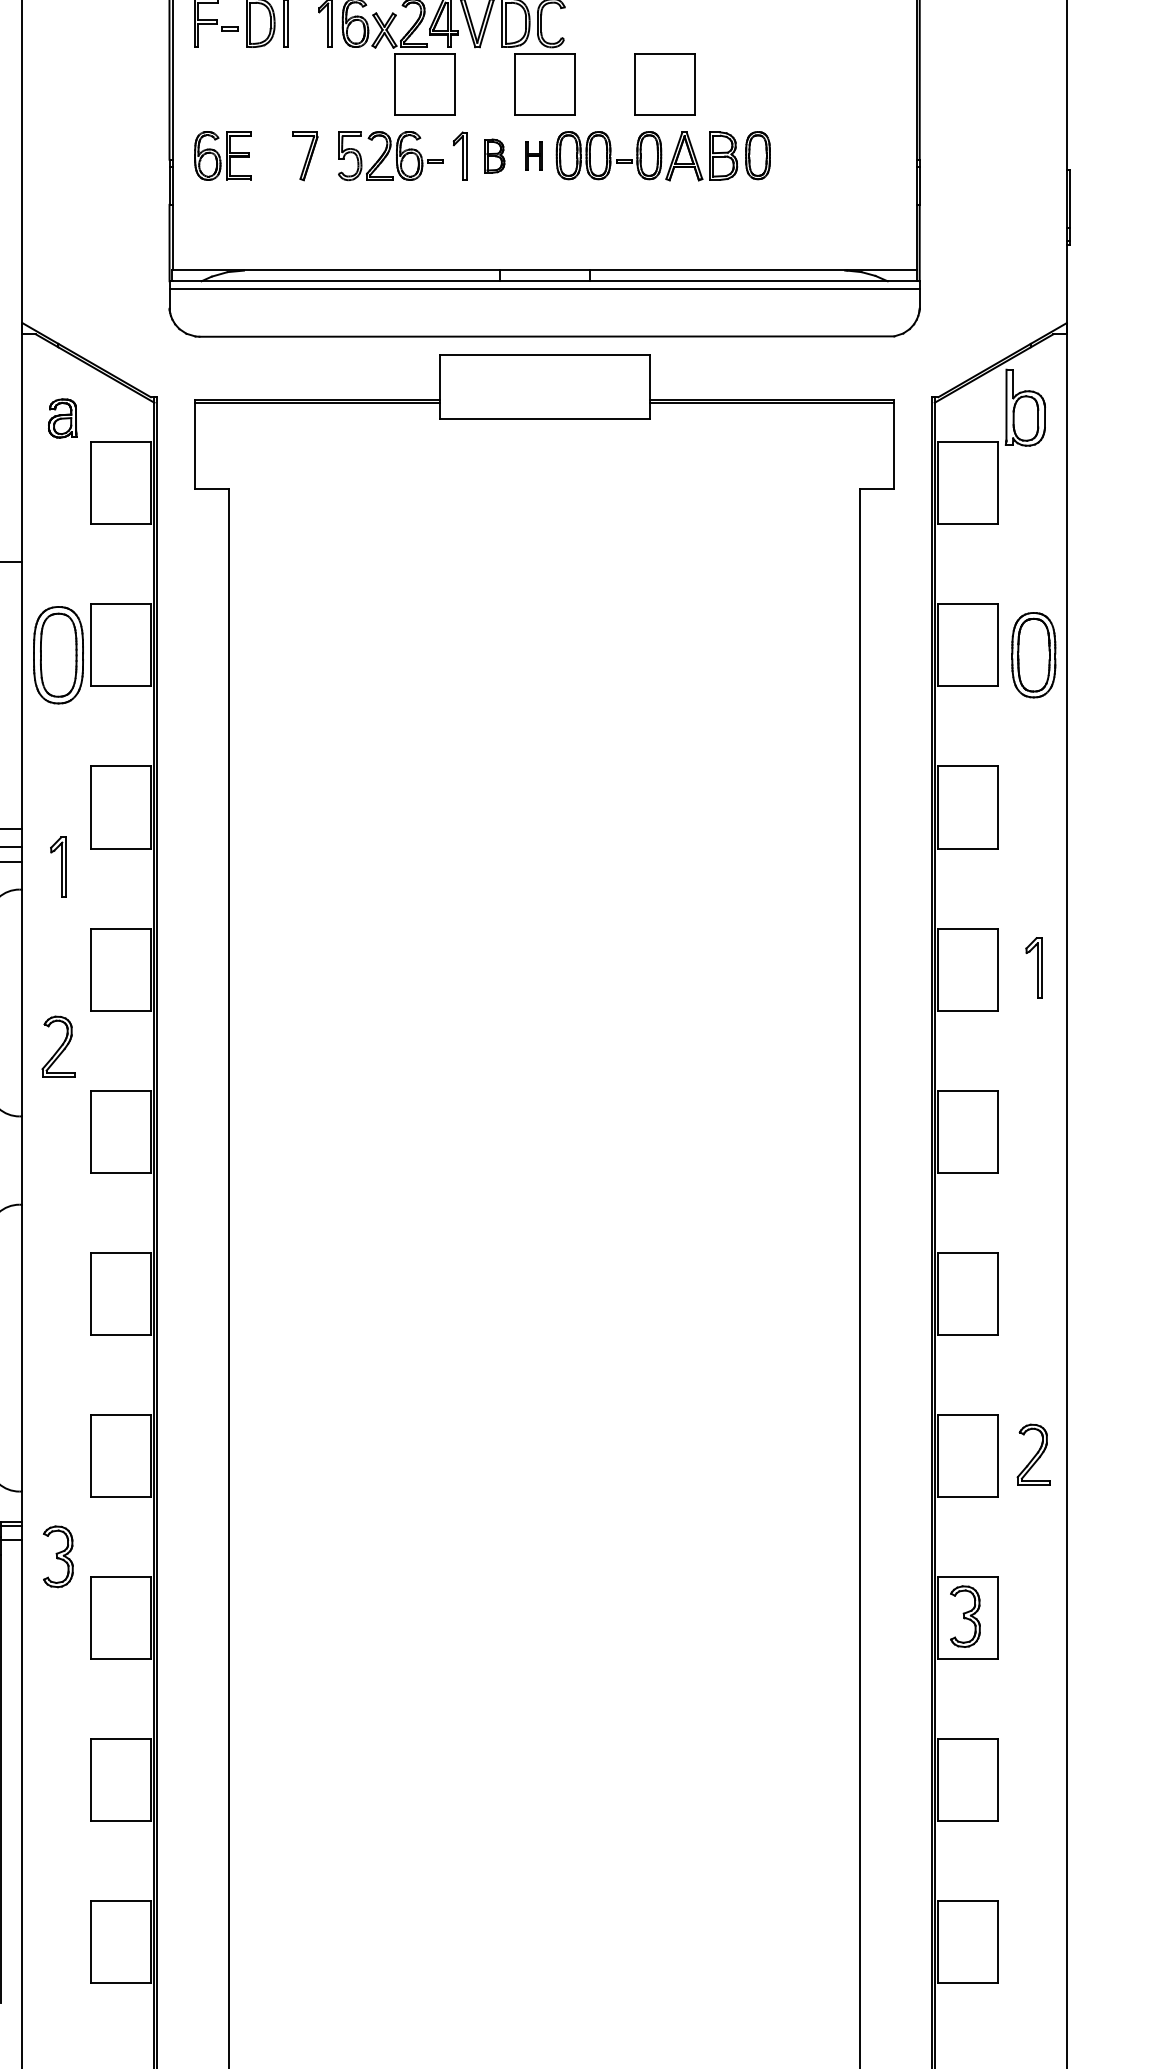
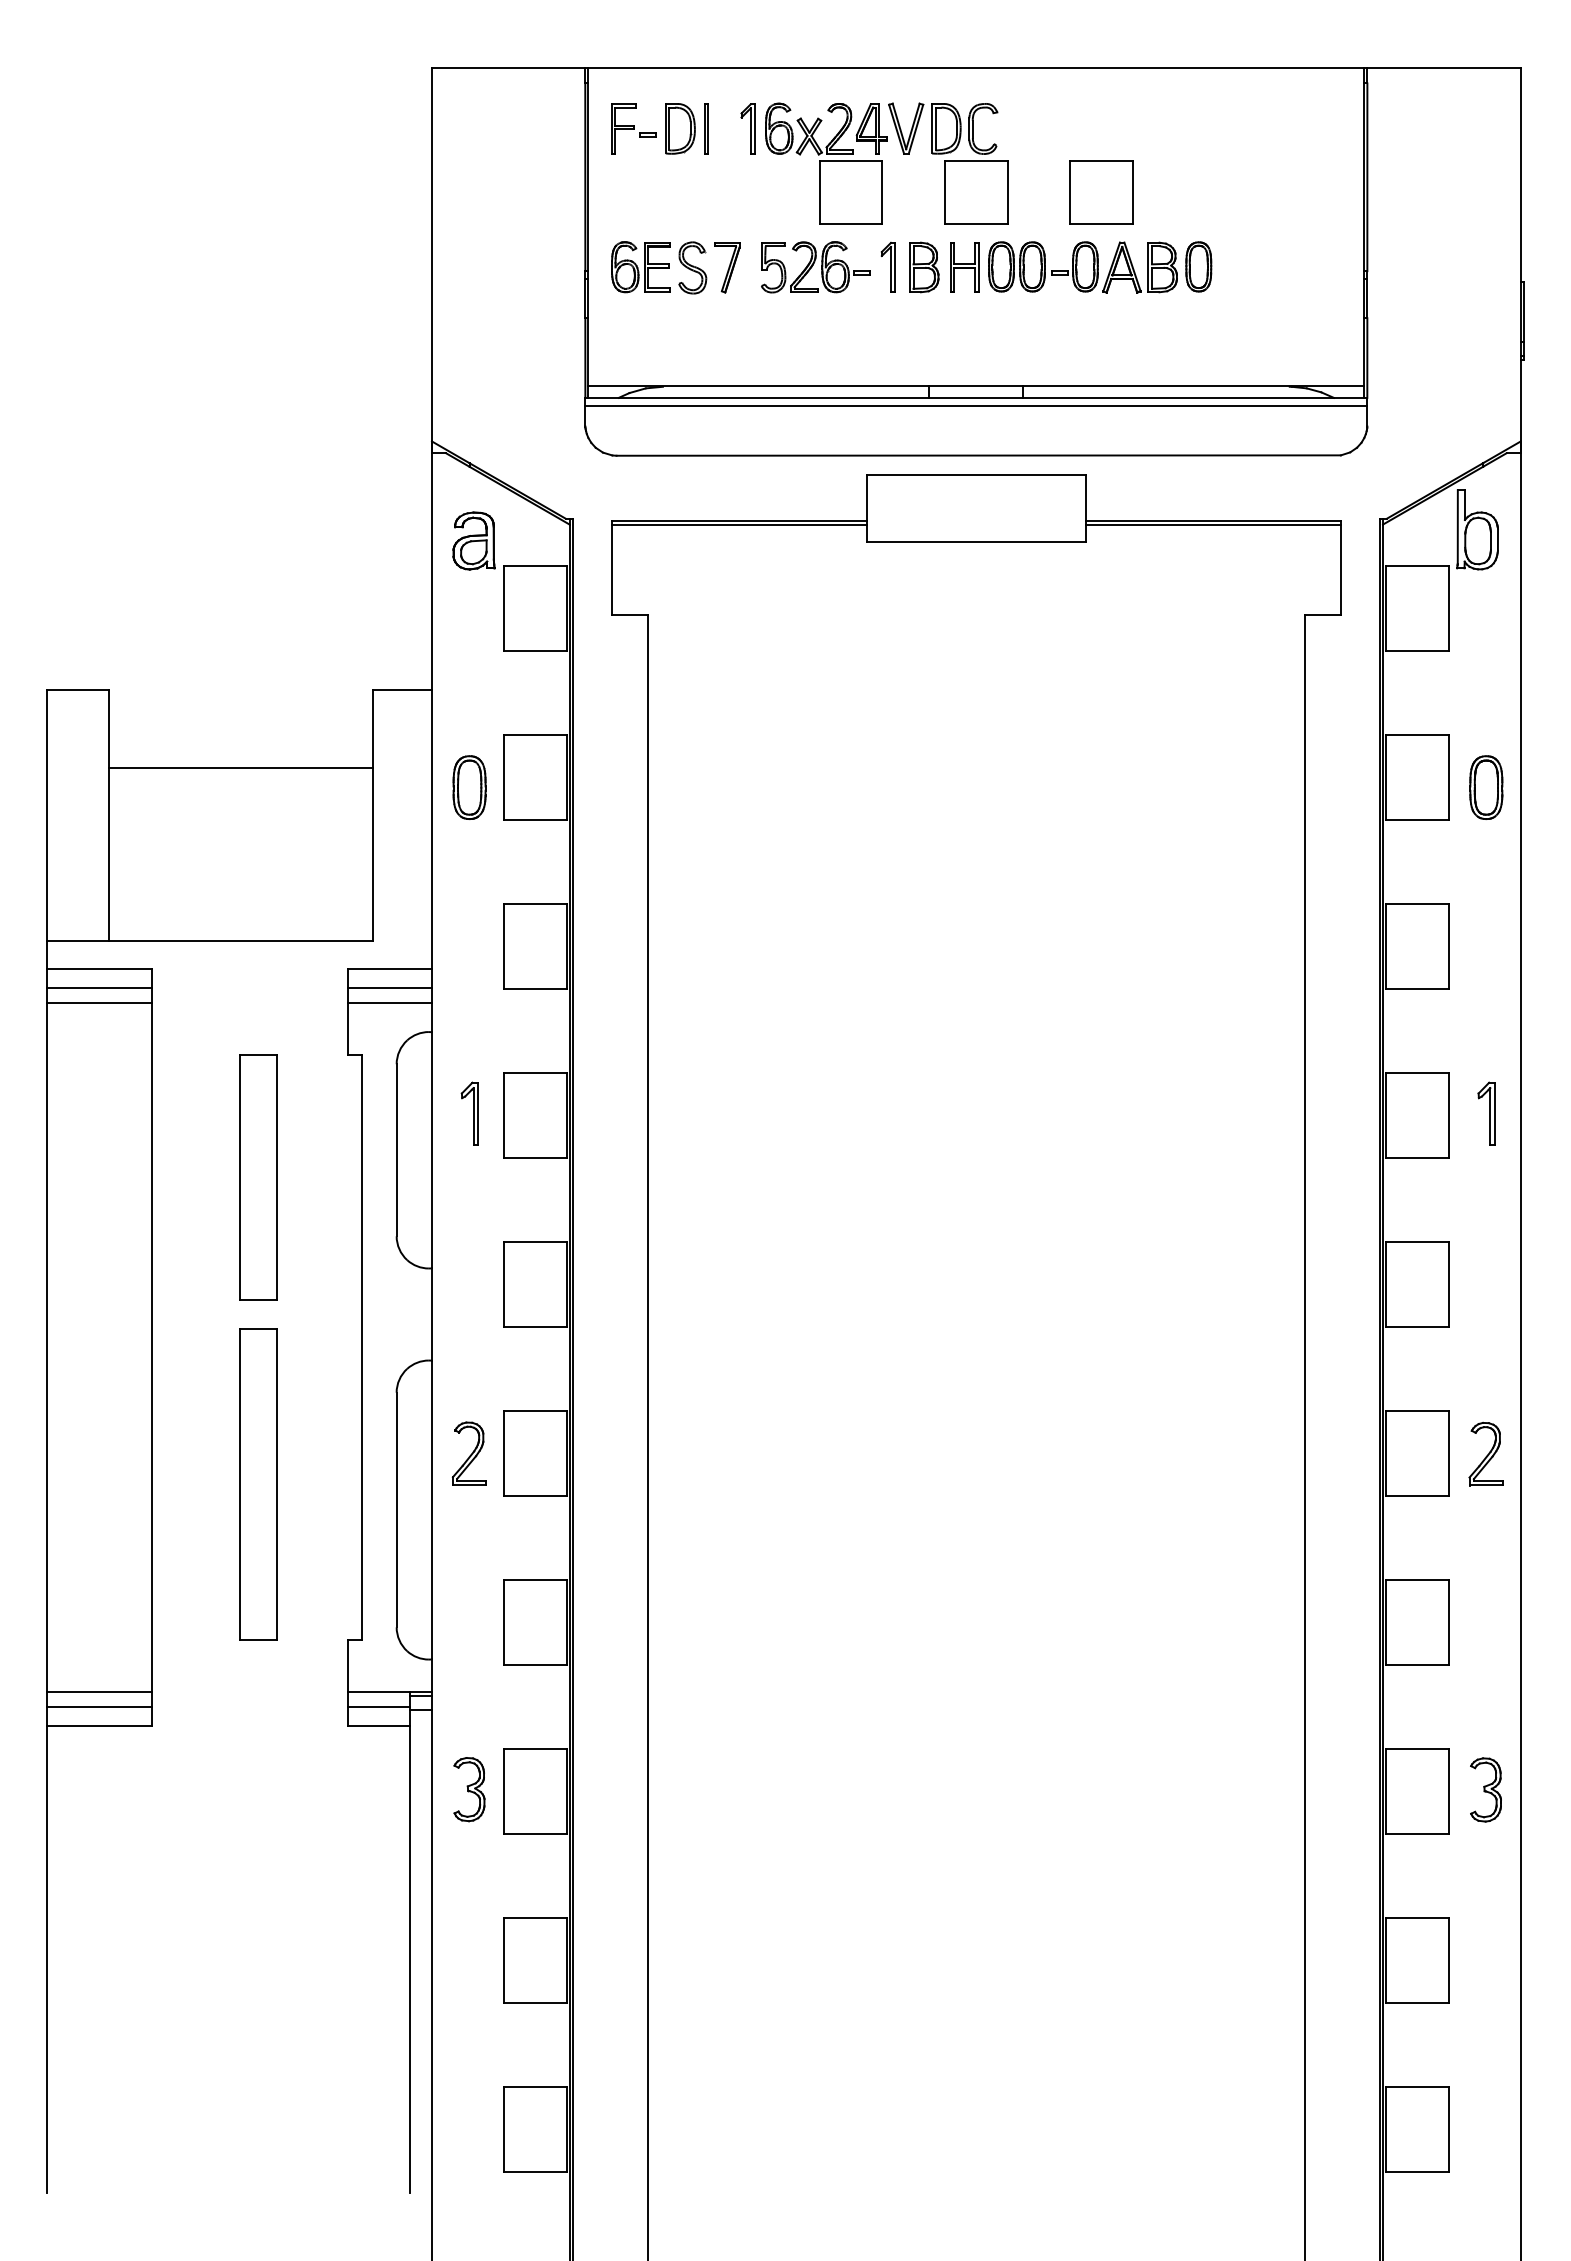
part: (272, 156) -> (692, 267), added
part: (494, 156) -> (924, 267), size x1.43
part: (533, 156) -> (964, 267), size x1.67
part: (62, 418) -> (473, 540), size x1.43
part: (58, 655) -> (469, 787), size x0.62
part: (1034, 655) -> (1486, 787), size x0.71
part: (58, 867) -> (469, 1113), moved
part: (57, 1046) -> (468, 1453), moved
part: (1033, 1454) -> (1485, 1453), moved
part: (58, 1556) -> (469, 1789), moved
part: (964, 1616) -> (1485, 1789), moved

